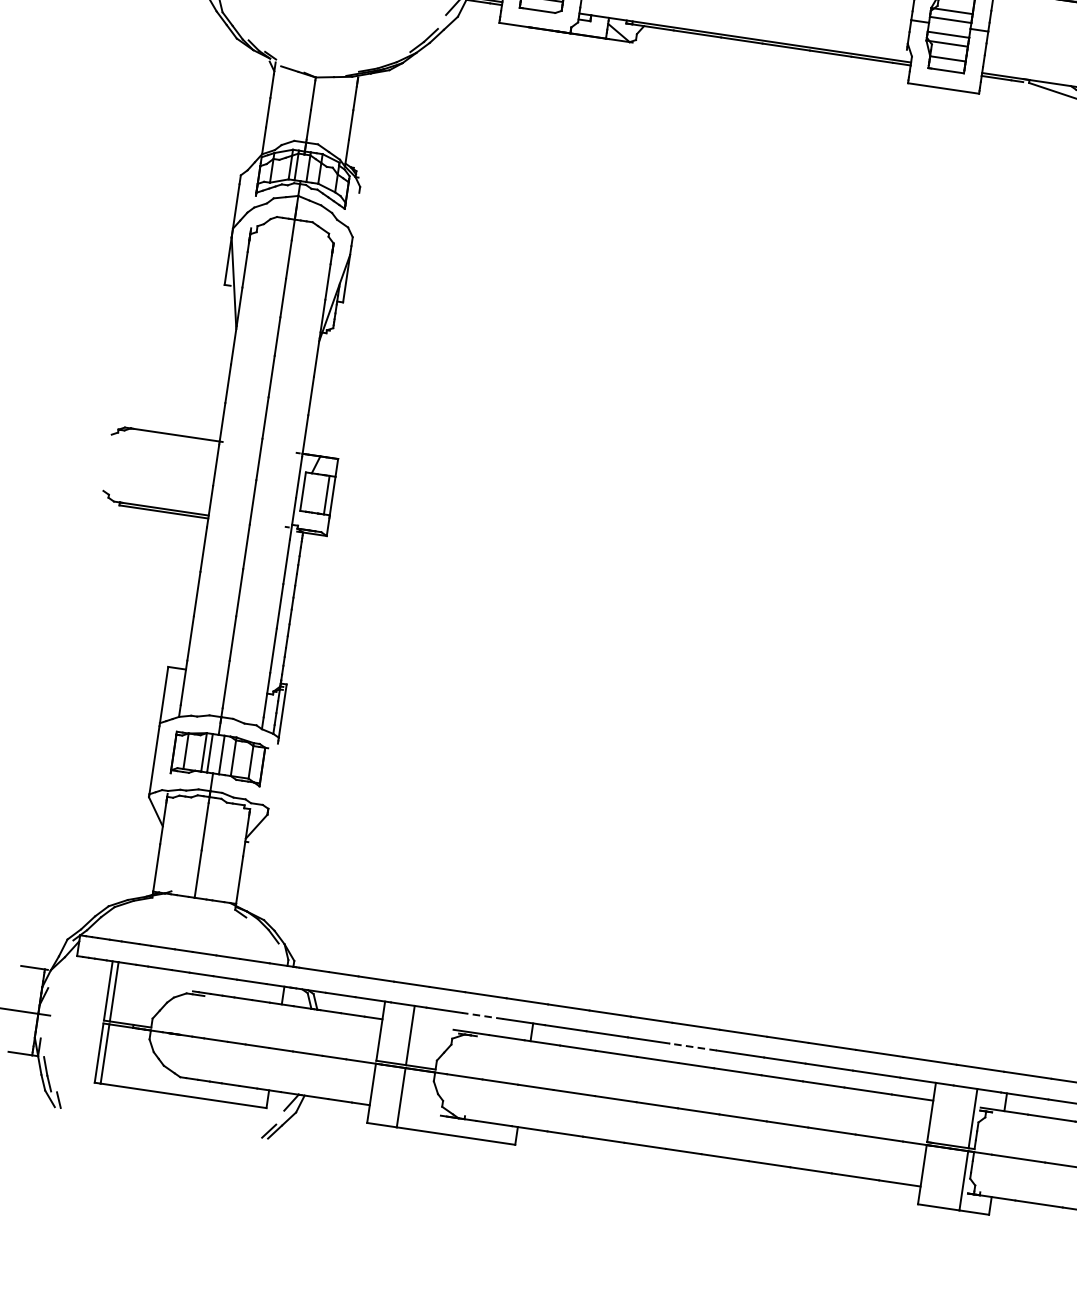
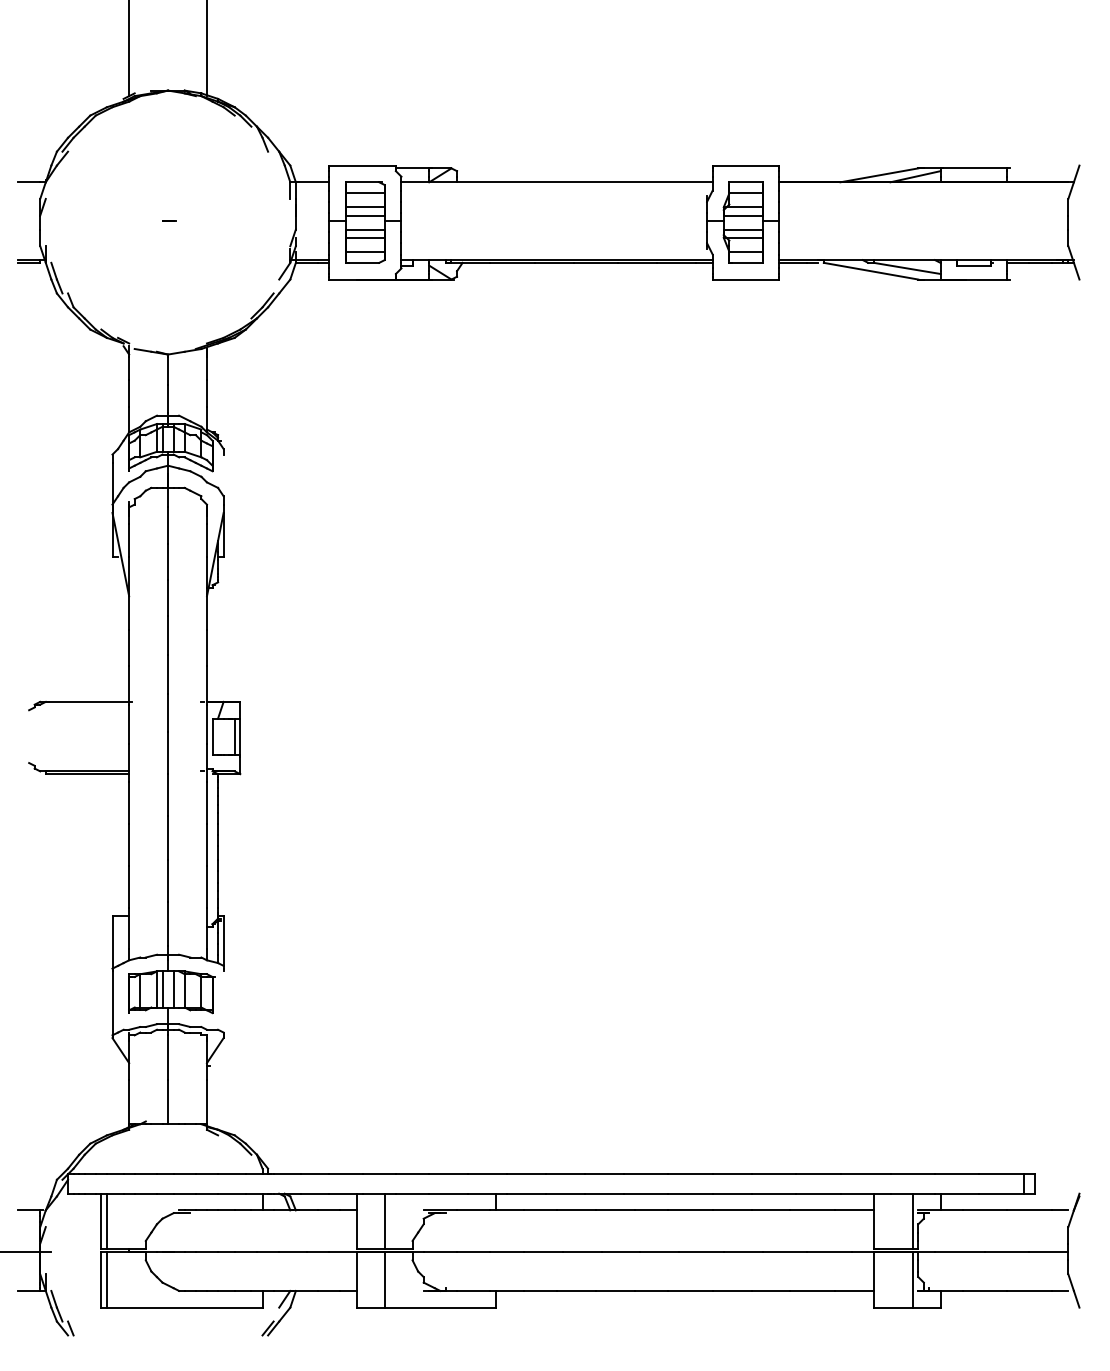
line: (482, 1015) -> (448, 1193), dashed -> solid
line: (692, 1046) -> (645, 1193), dashed -> solid

